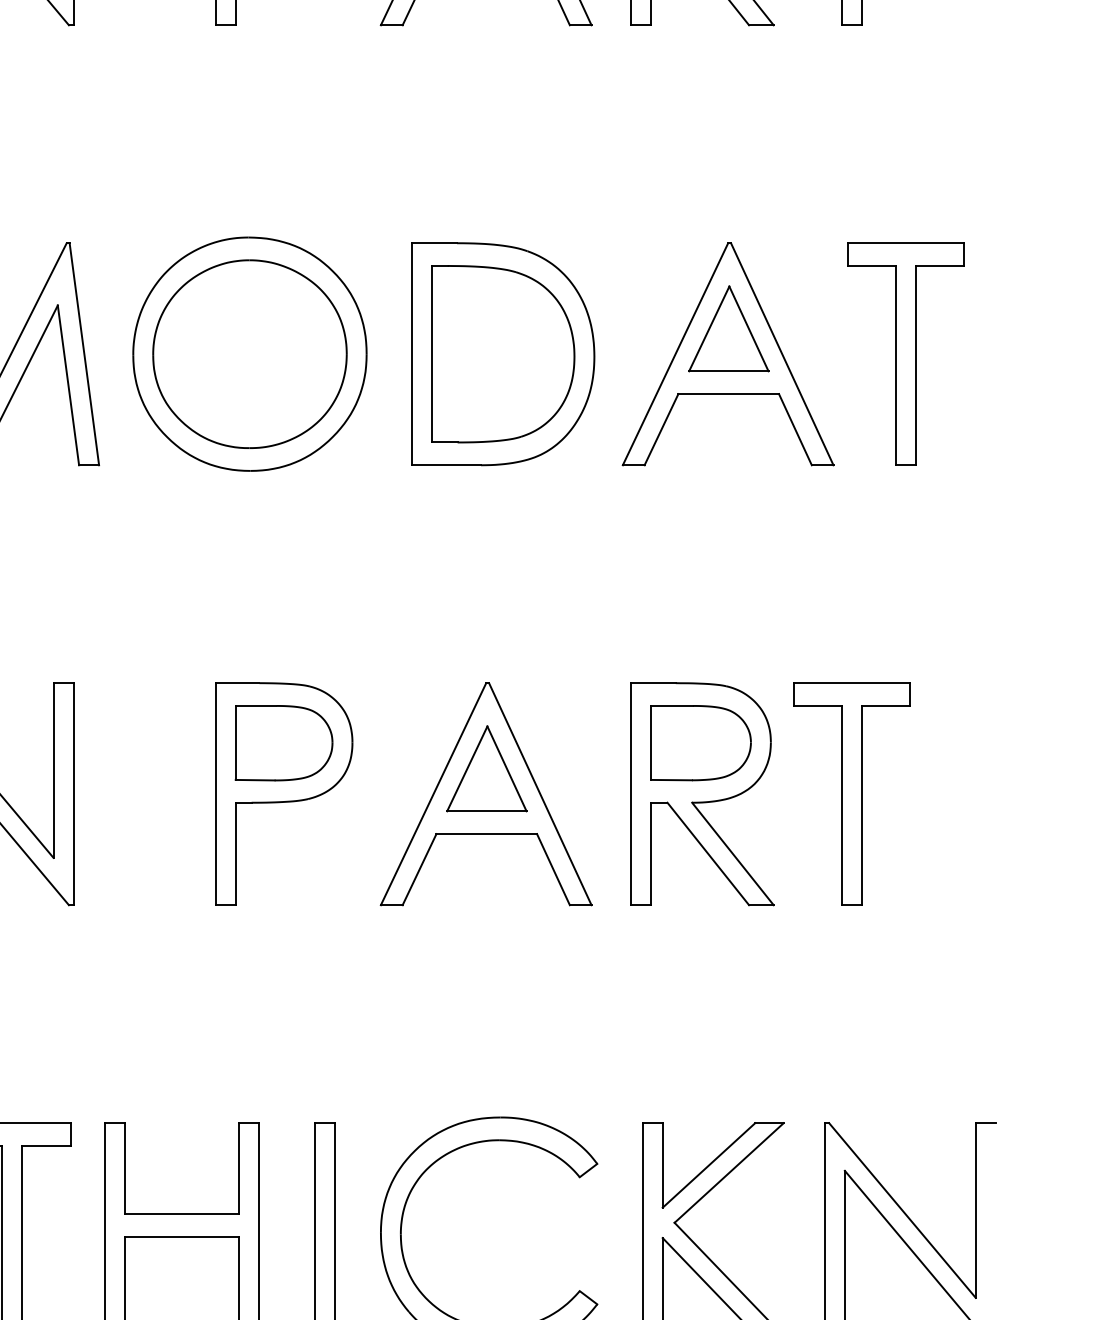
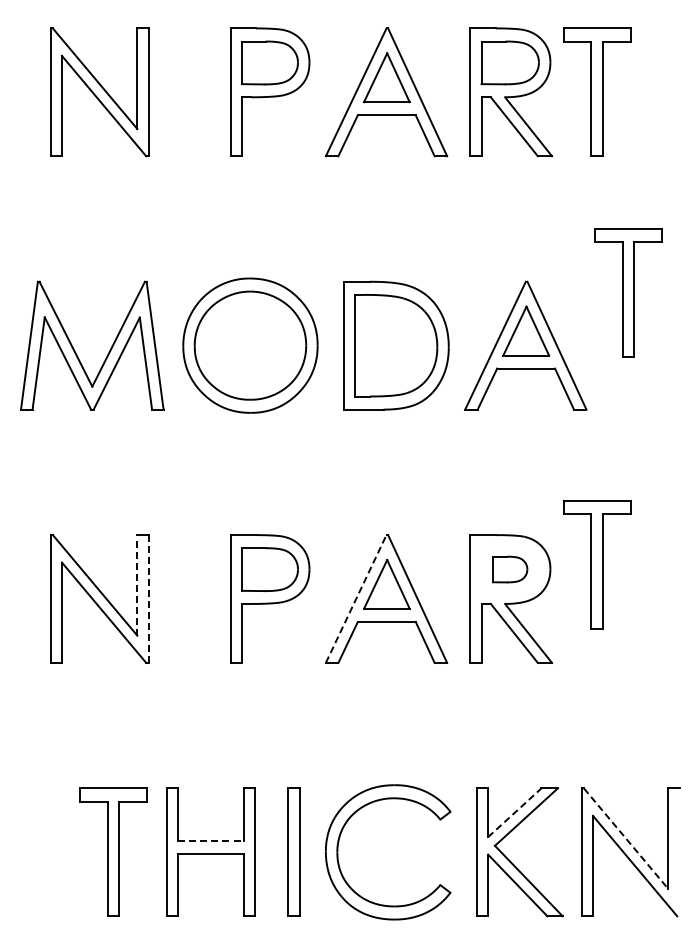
part: (906, 353) -> (628, 292), moved
part: (699, 742) -> (509, 569), size x0.6
line: (53, 768) -> (137, 584), solid -> dashed
part: (852, 793) -> (597, 564), moved
line: (72, 795) -> (148, 599), solid -> dashed
line: (434, 795) -> (356, 599), solid -> dashed
line: (710, 1164) -> (515, 812), solid -> dashed
line: (903, 1210) -> (626, 838), solid -> dashed
line: (182, 1213) -> (211, 840), solid -> dashed

